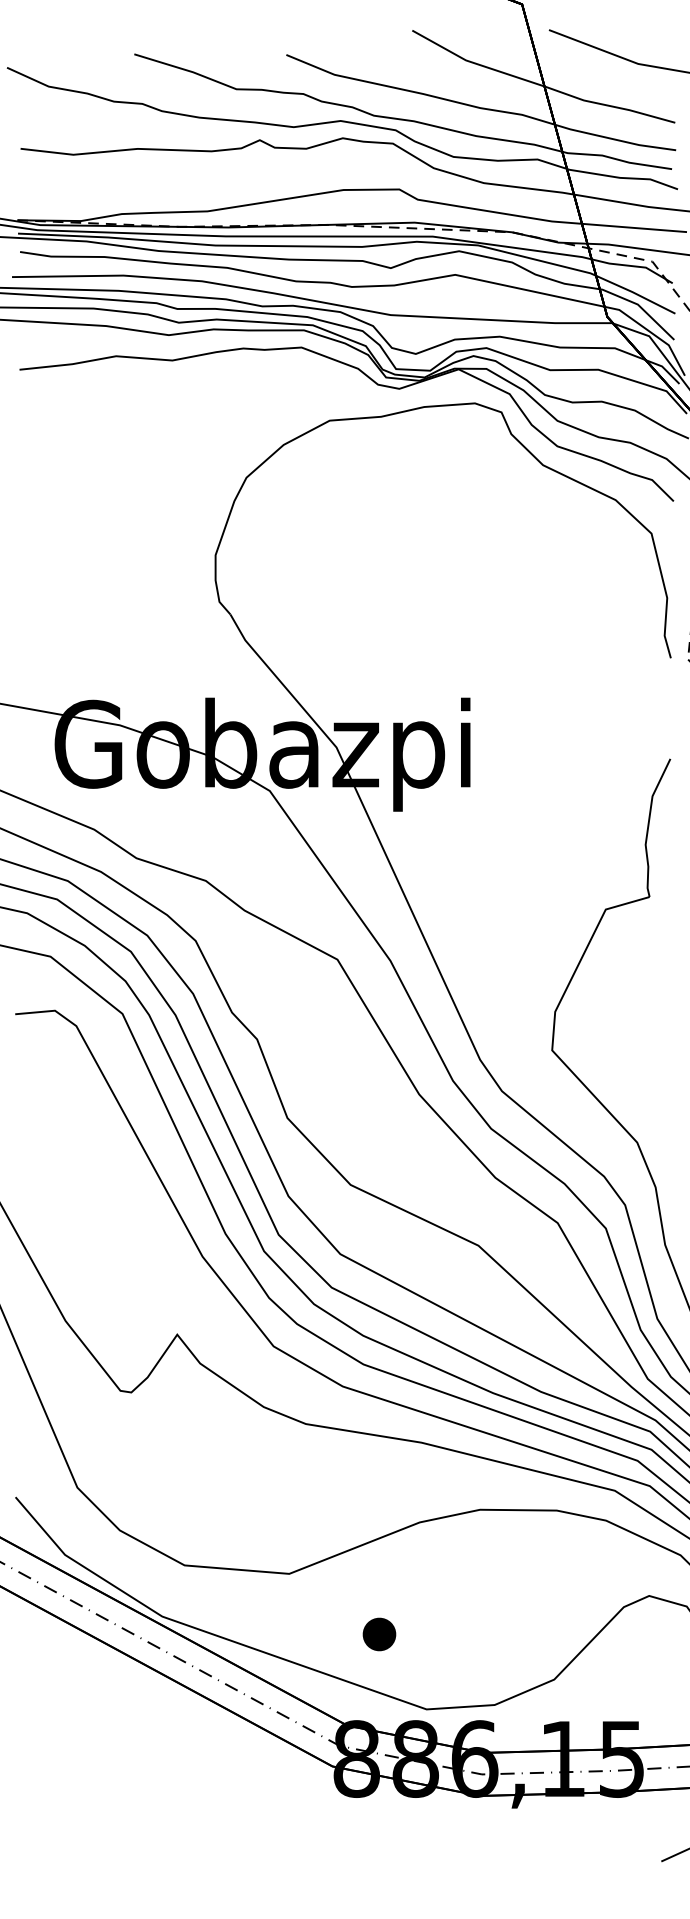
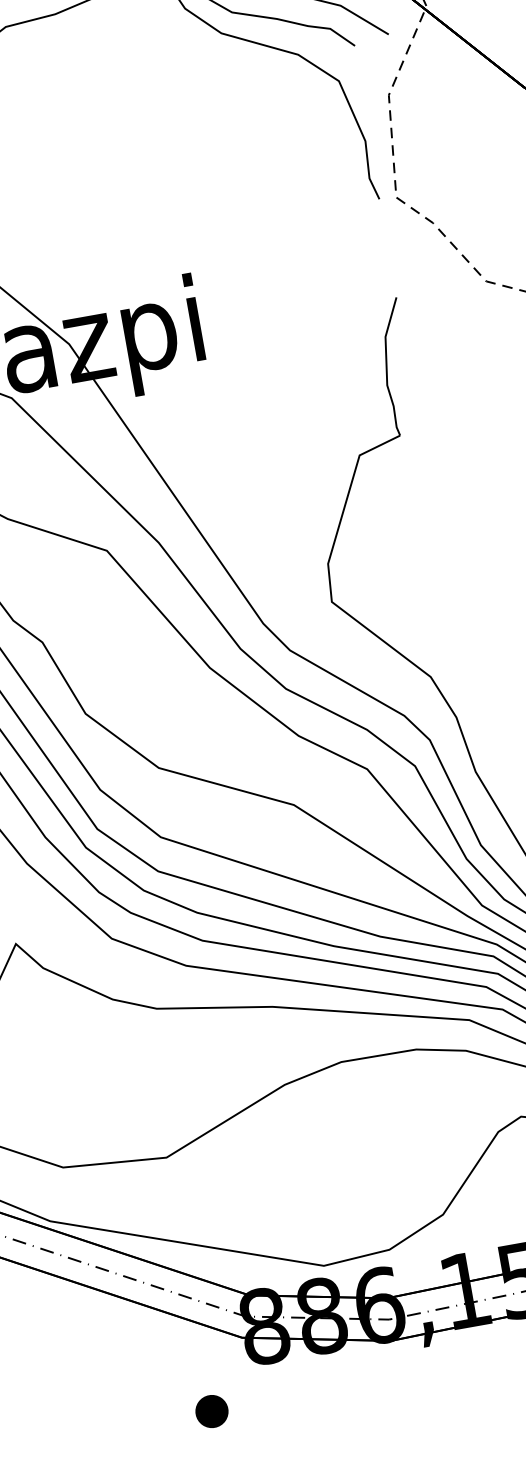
part: (379, 1634) -> (212, 1411), moved

